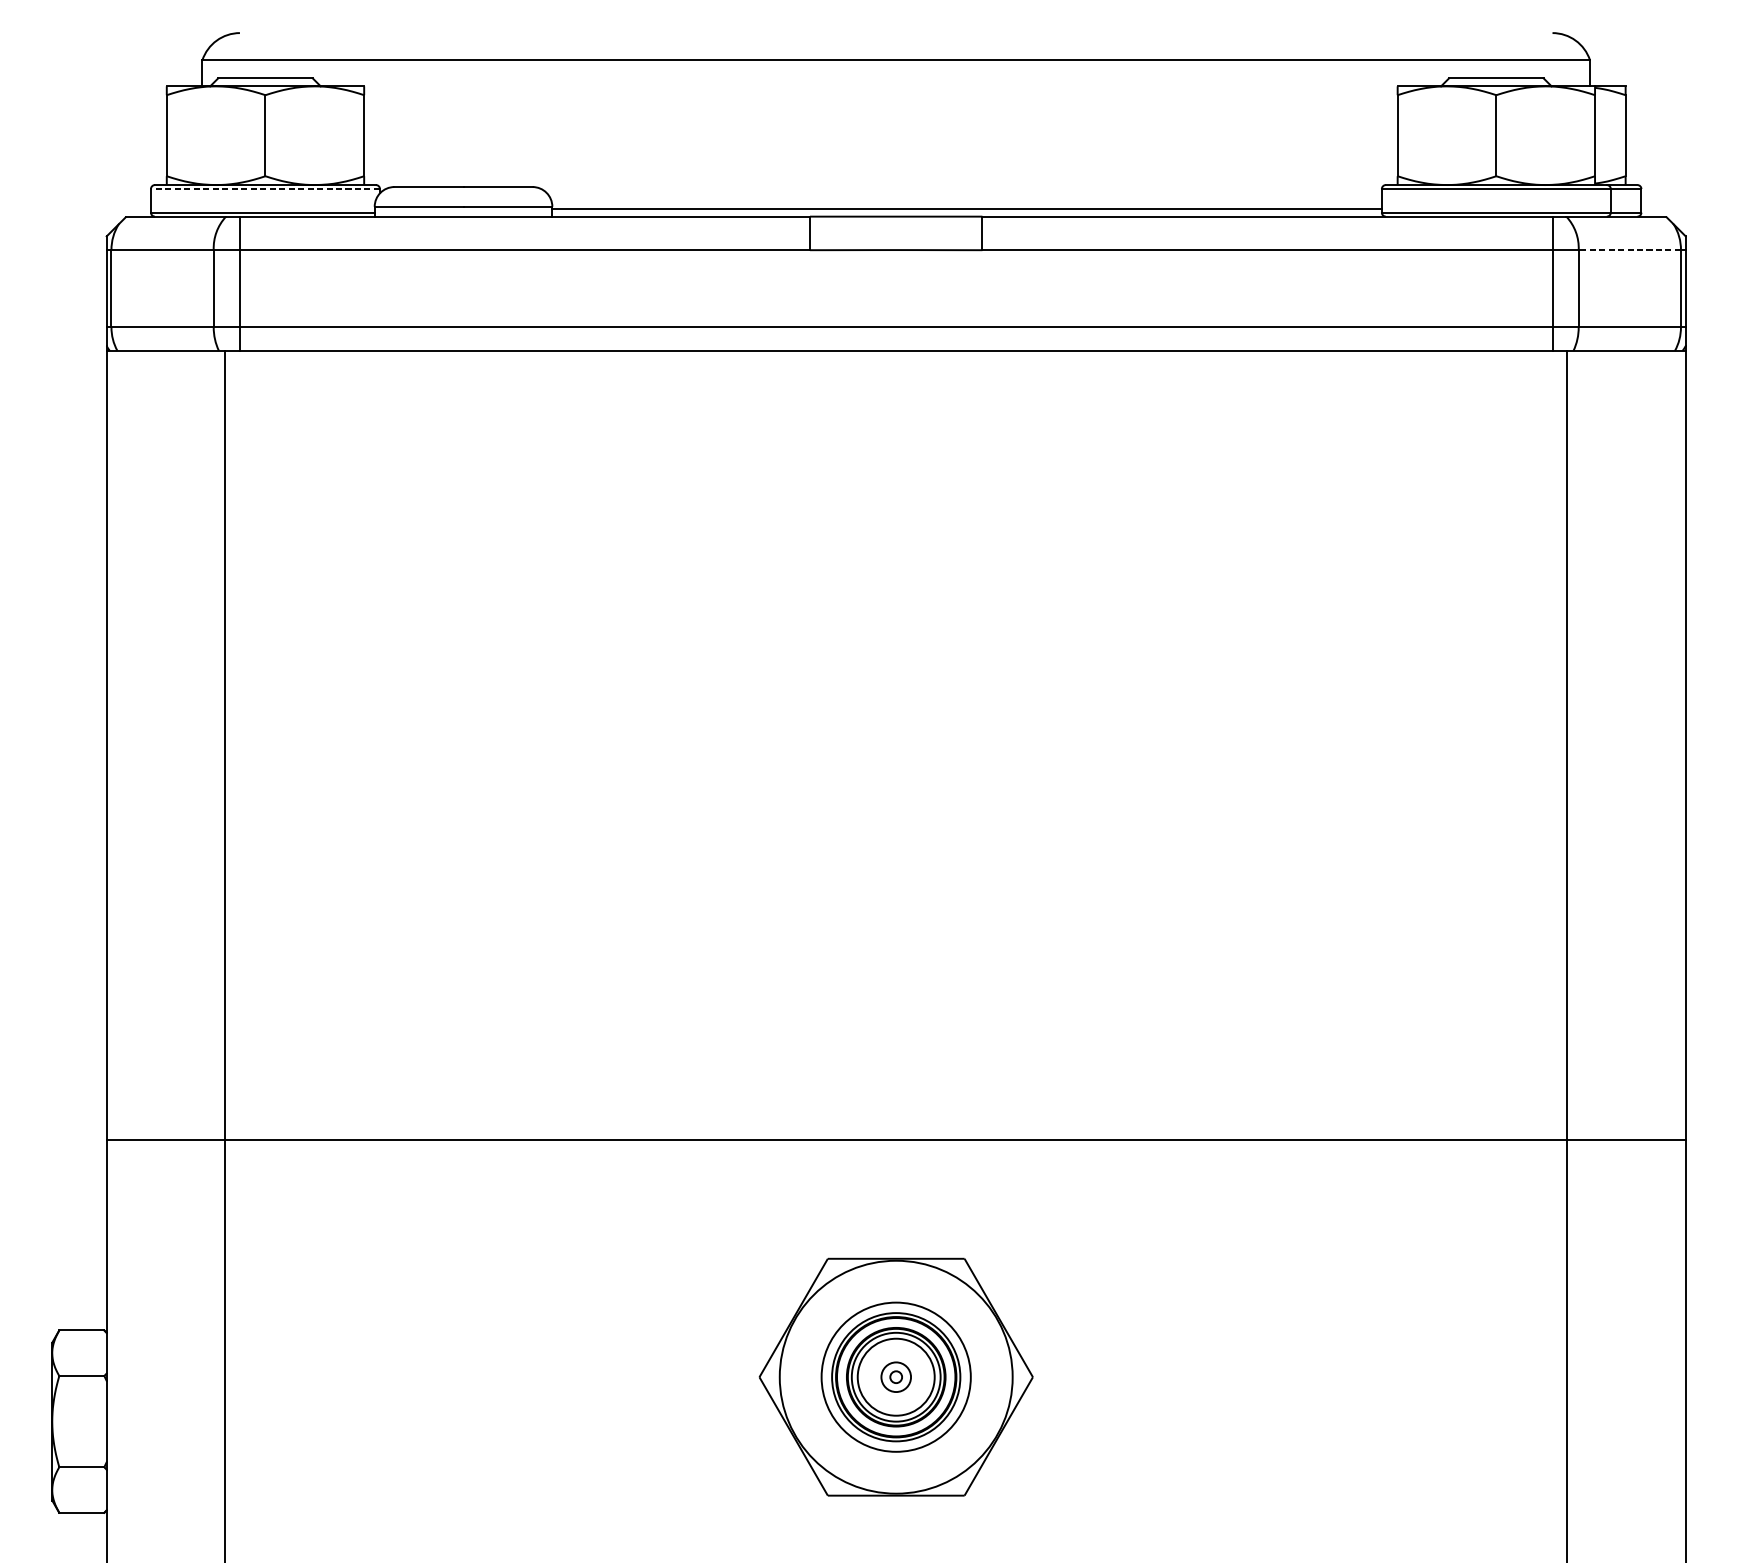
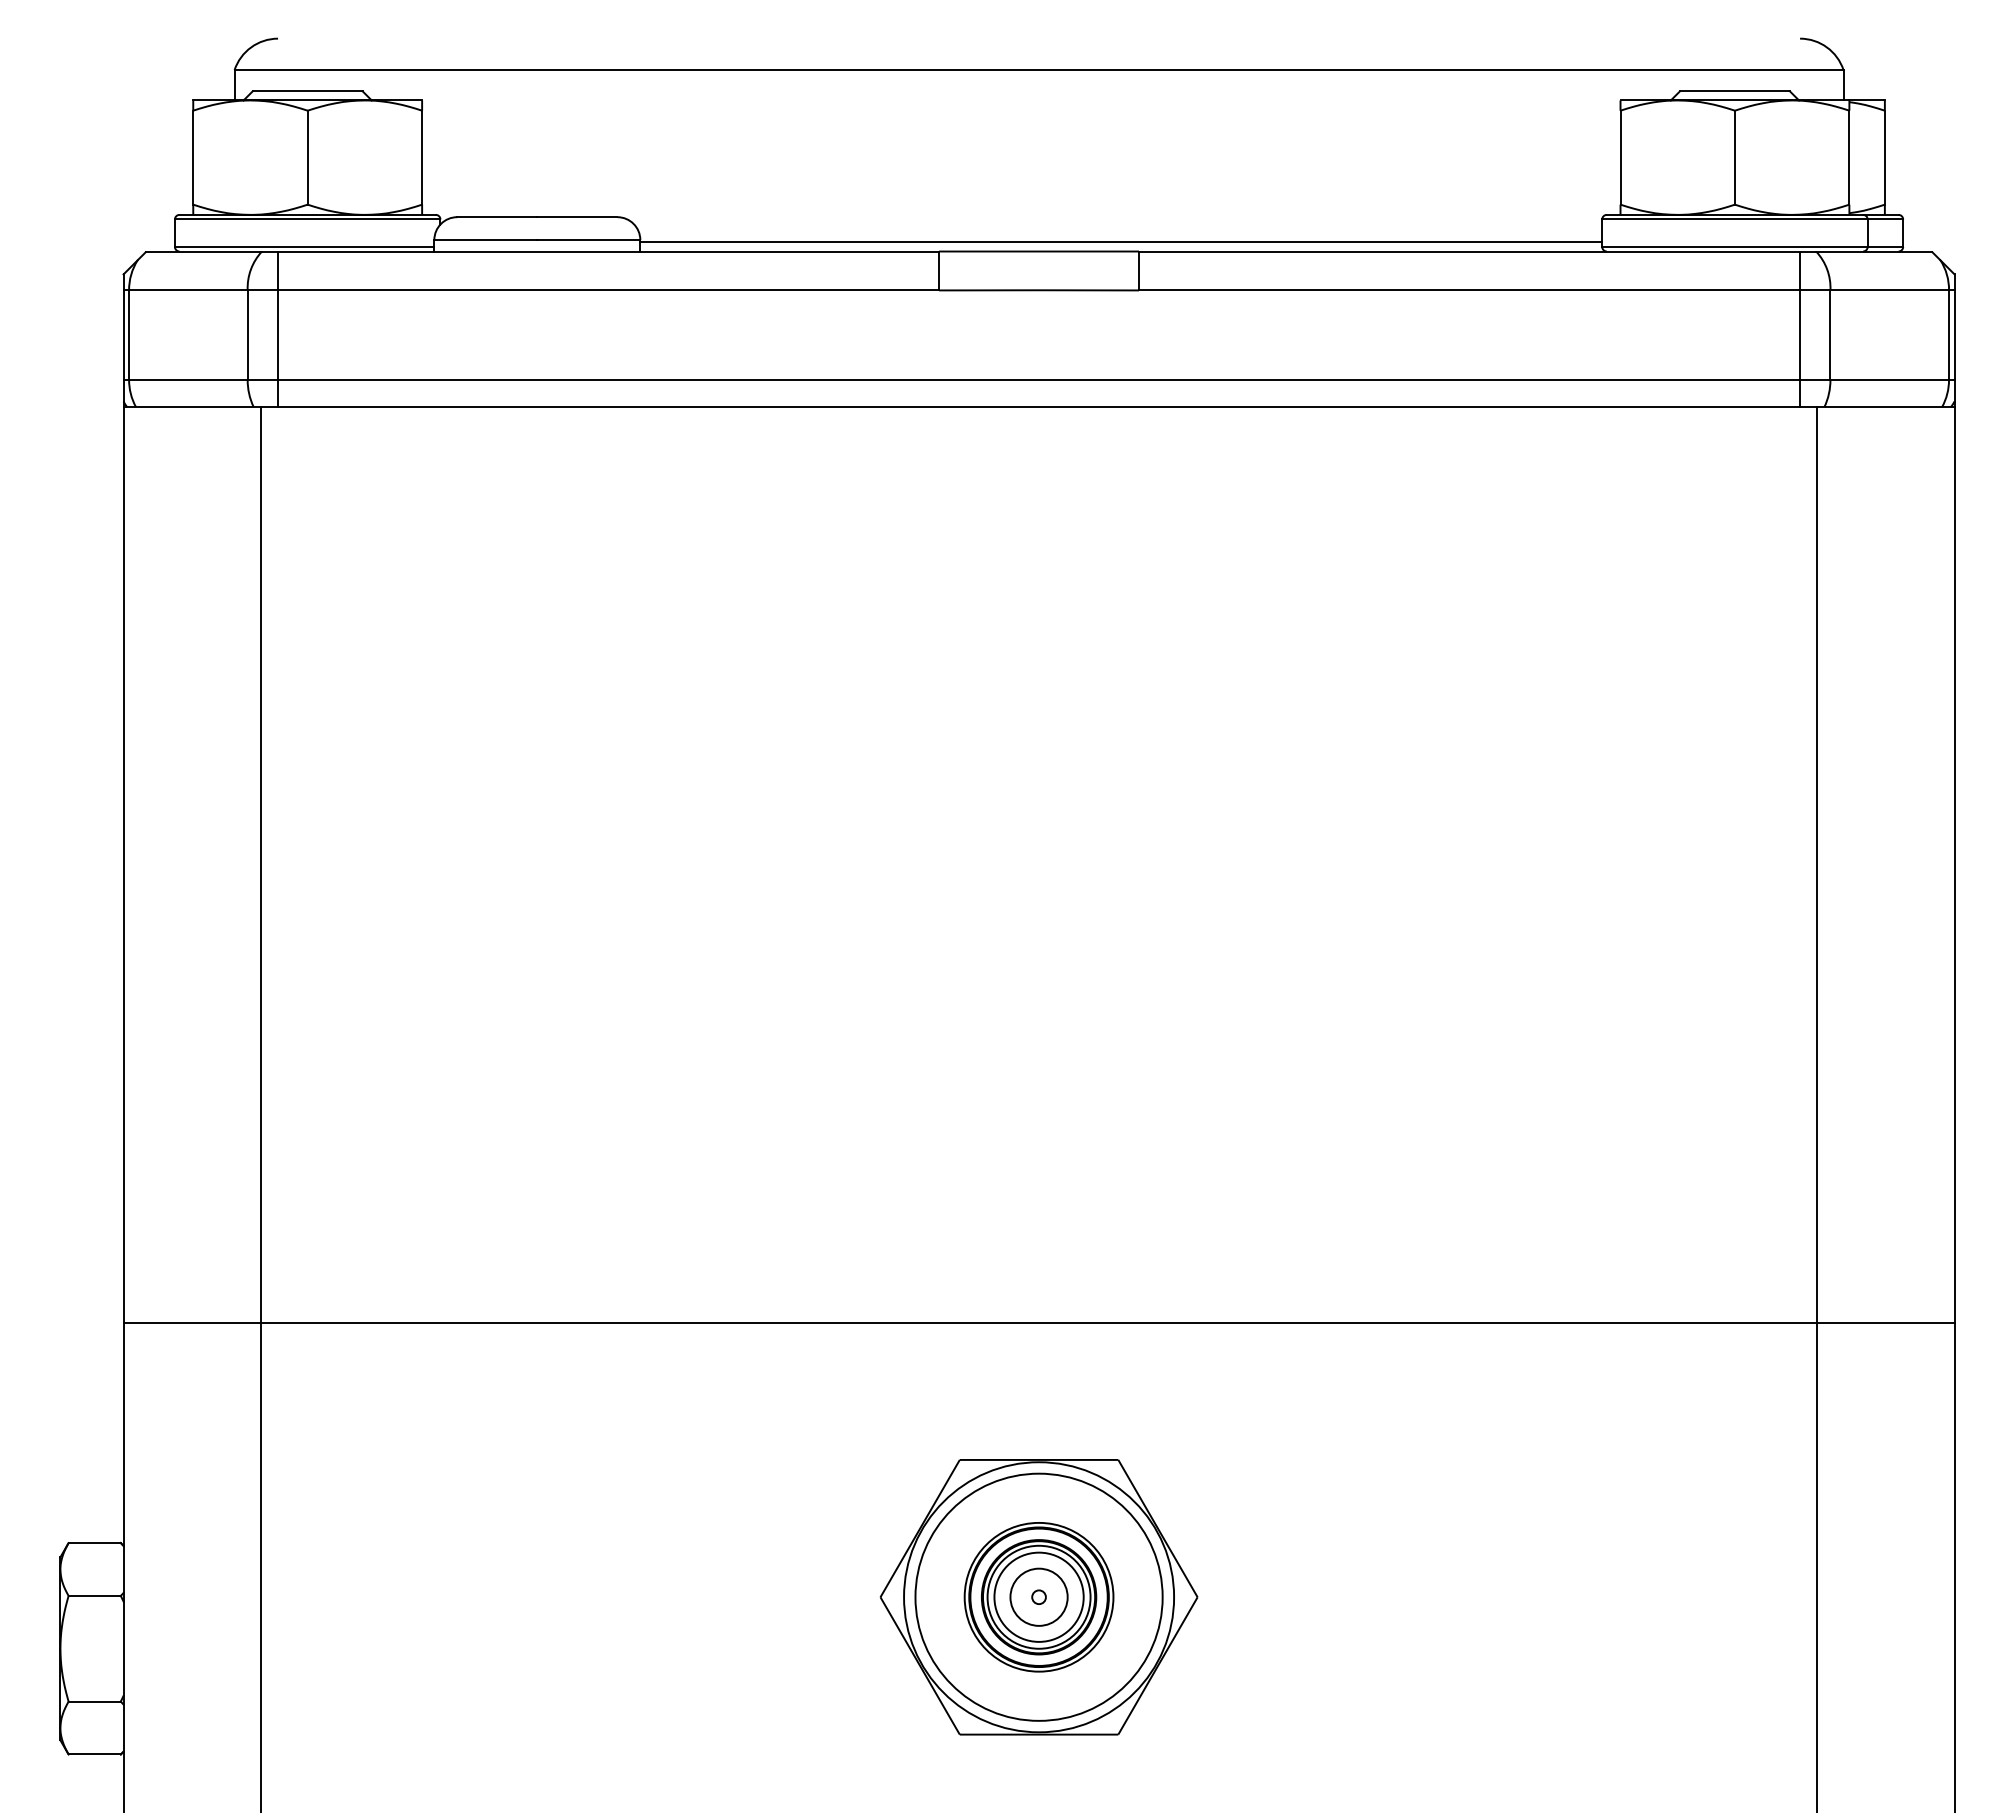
line: (265, 189) -> (307, 219), dashed -> solid
line: (1629, 250) -> (1889, 290), dashed -> solid
circle: (895, 1376) -> (1038, 1596), size x1.43
circle: (895, 1376) -> (1038, 1596), size x1.67

